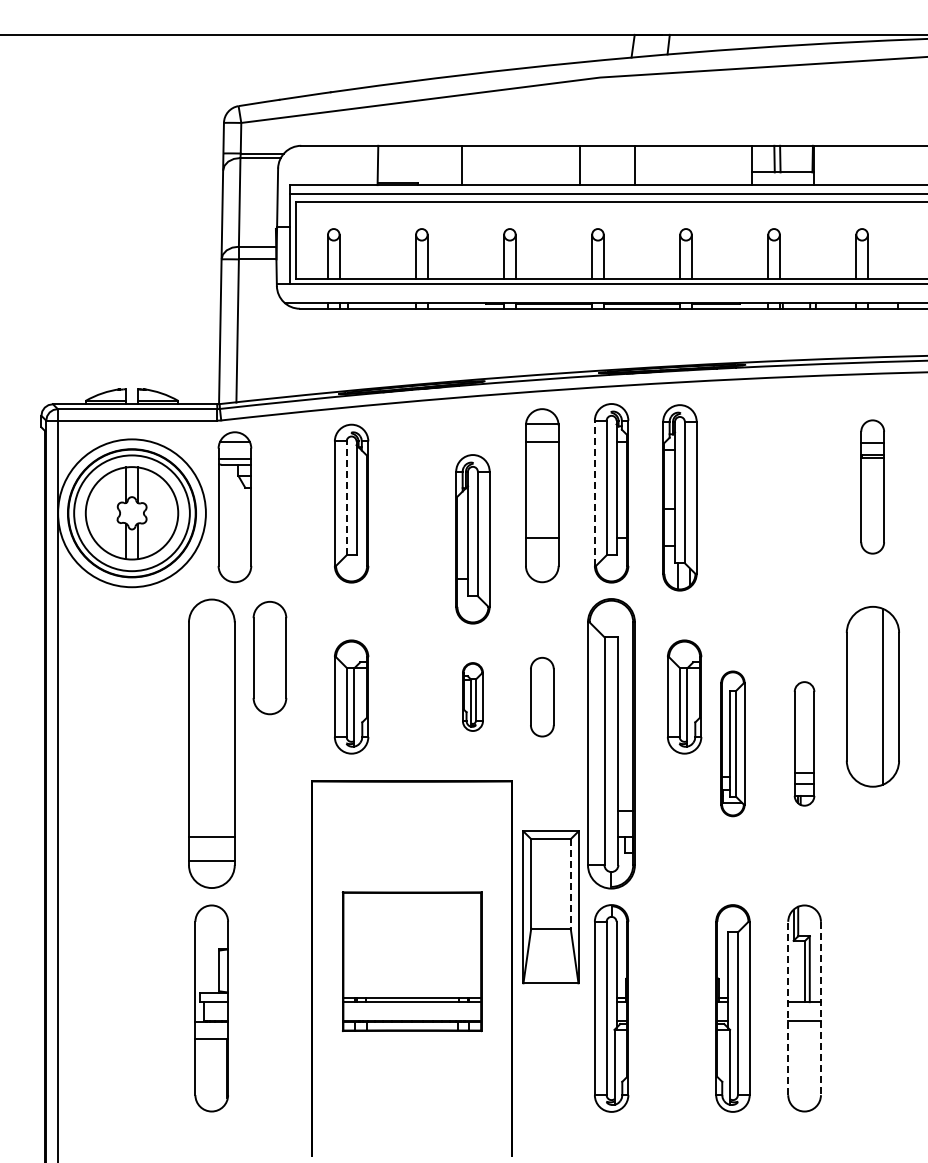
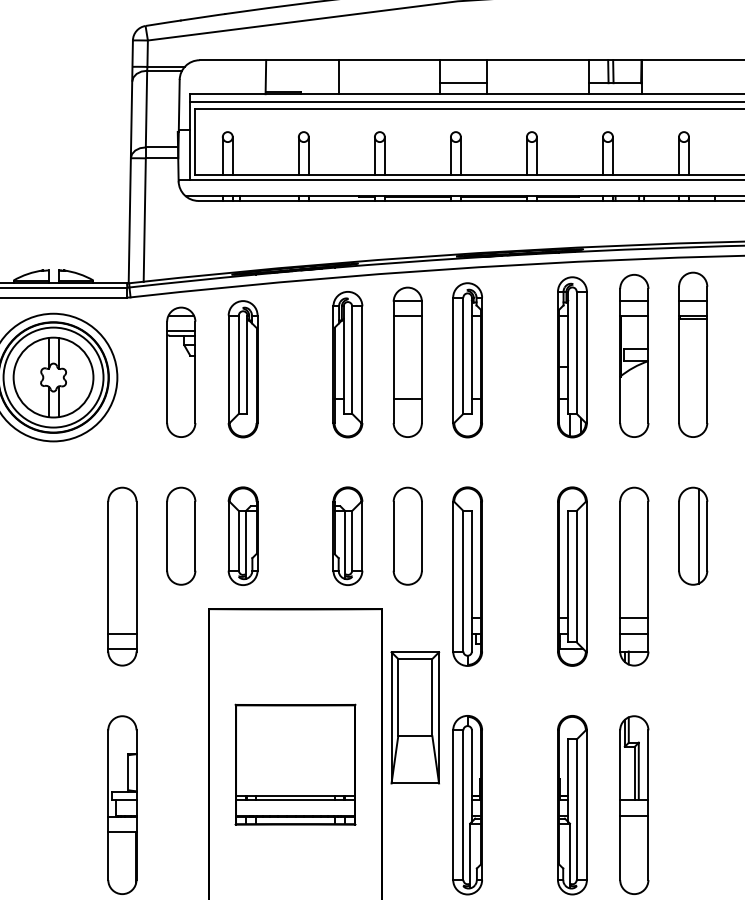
line: (606, 172) -> (463, 83), added
part: (872, 486) -> (692, 354), size x1.43
part: (804, 488) -> (634, 356), added
line: (594, 493) -> (452, 360), dashed -> solid
part: (679, 497) -> (572, 357), moved
line: (346, 498) -> (238, 364), dashed -> solid
part: (234, 507) -> (180, 372), moved
part: (472, 539) -> (347, 364), moved
part: (269, 658) -> (180, 536), moved
part: (472, 696) -> (347, 535), size x1.67
part: (684, 696) -> (530, 535), removed
part: (542, 697) -> (407, 536), size x1.43
part: (872, 697) -> (692, 536), size x0.62
part: (211, 743) -> (122, 576), size x0.71
part: (611, 743) -> (467, 576), size x0.71
part: (732, 743) -> (572, 576), size x1.43
part: (804, 743) -> (634, 576), size x1.67
line: (570, 883) -> (432, 697), dashed -> solid
line: (788, 1008) -> (620, 805), dashed -> solid
line: (820, 1008) -> (648, 805), dashed -> solid

